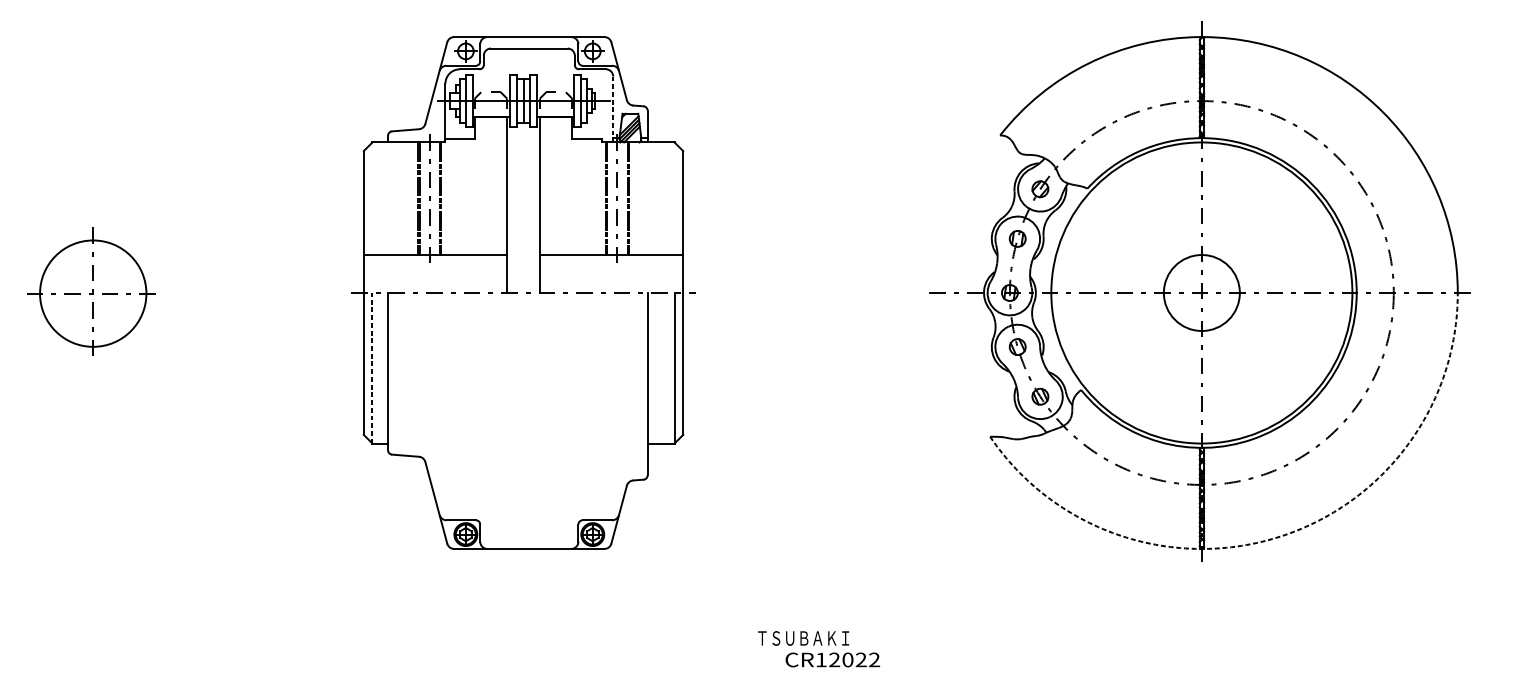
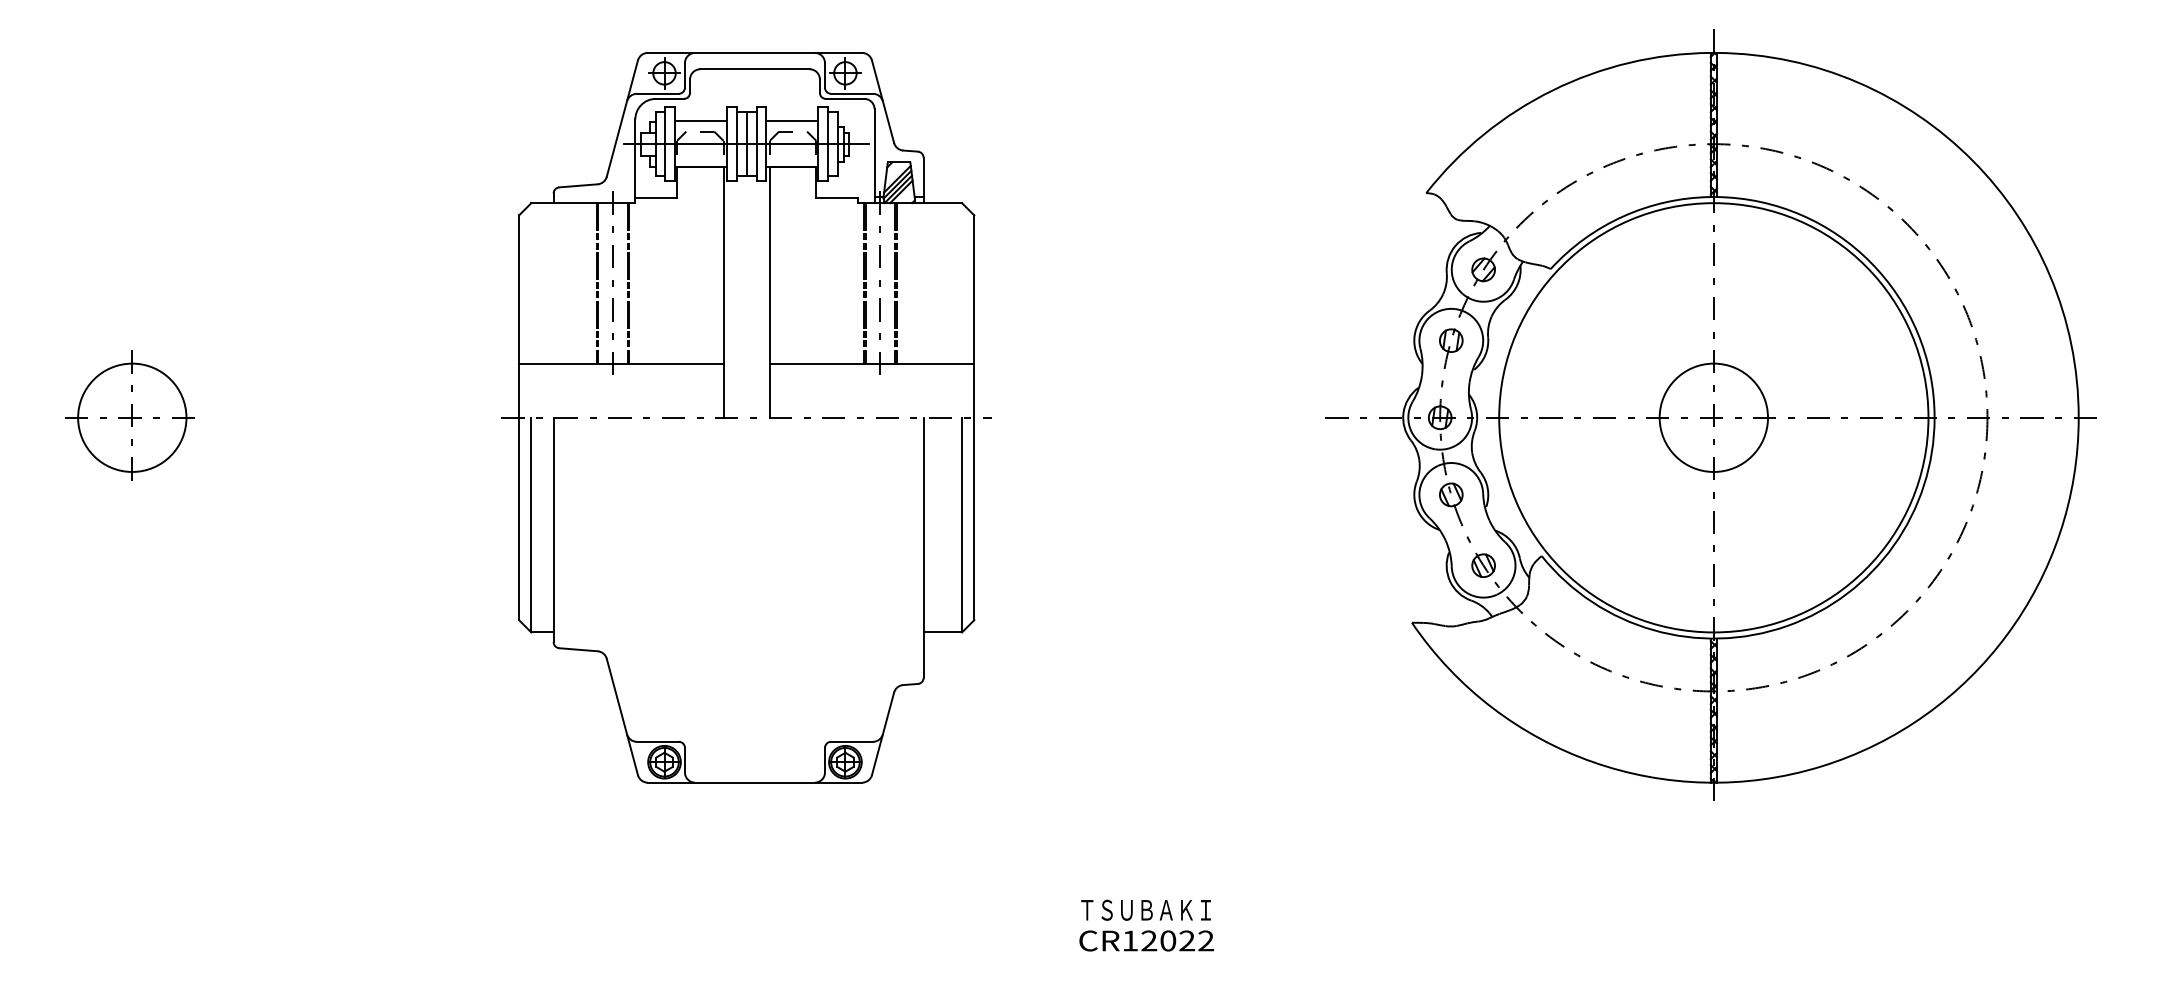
line: (491, 85) -> (701, 121), added
line: (555, 85) -> (792, 121), added
line: (613, 109) -> (874, 156), dashed -> solid
part: (90, 291) -> (129, 415), size x0.71
line: (372, 367) -> (531, 524), dashed -> solid
arc: (1277, 537) -> (1821, 766), dashed -> solid
text: (832, 659) -> (1146, 940), moved

